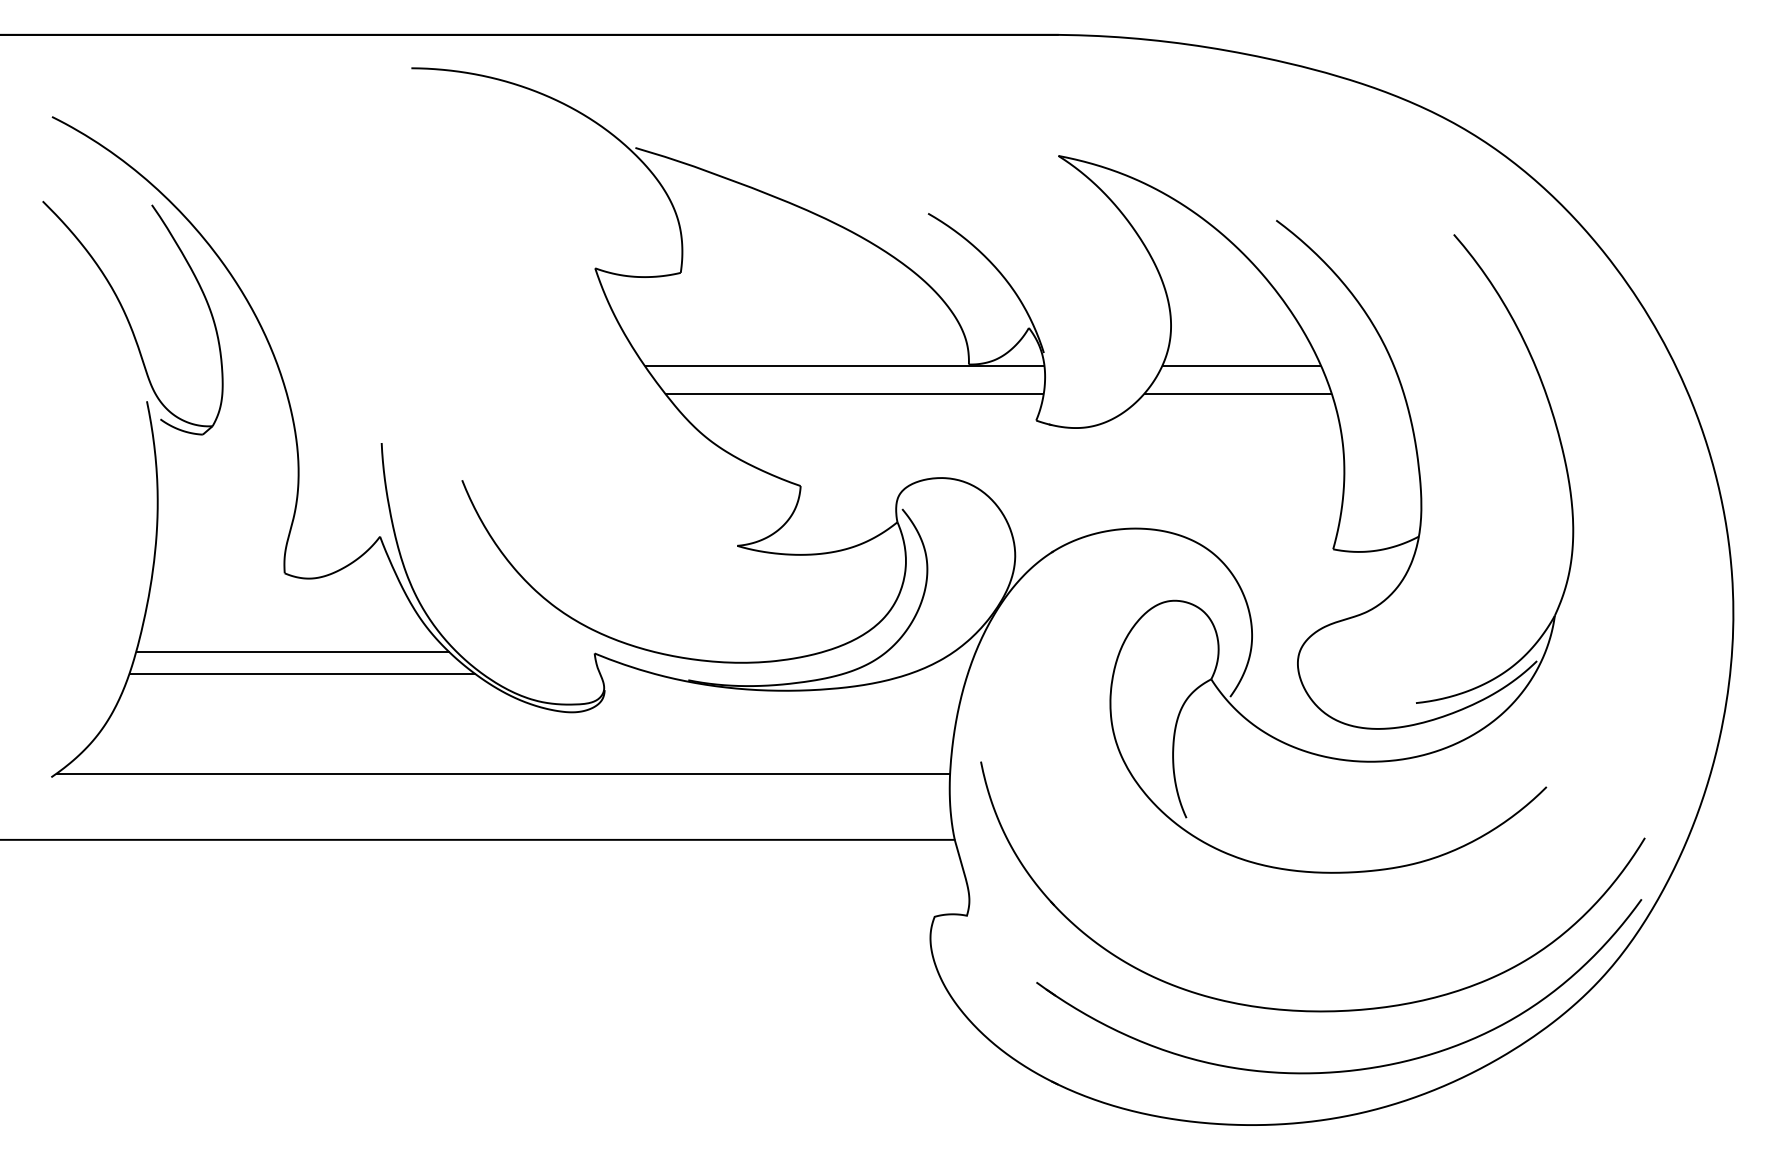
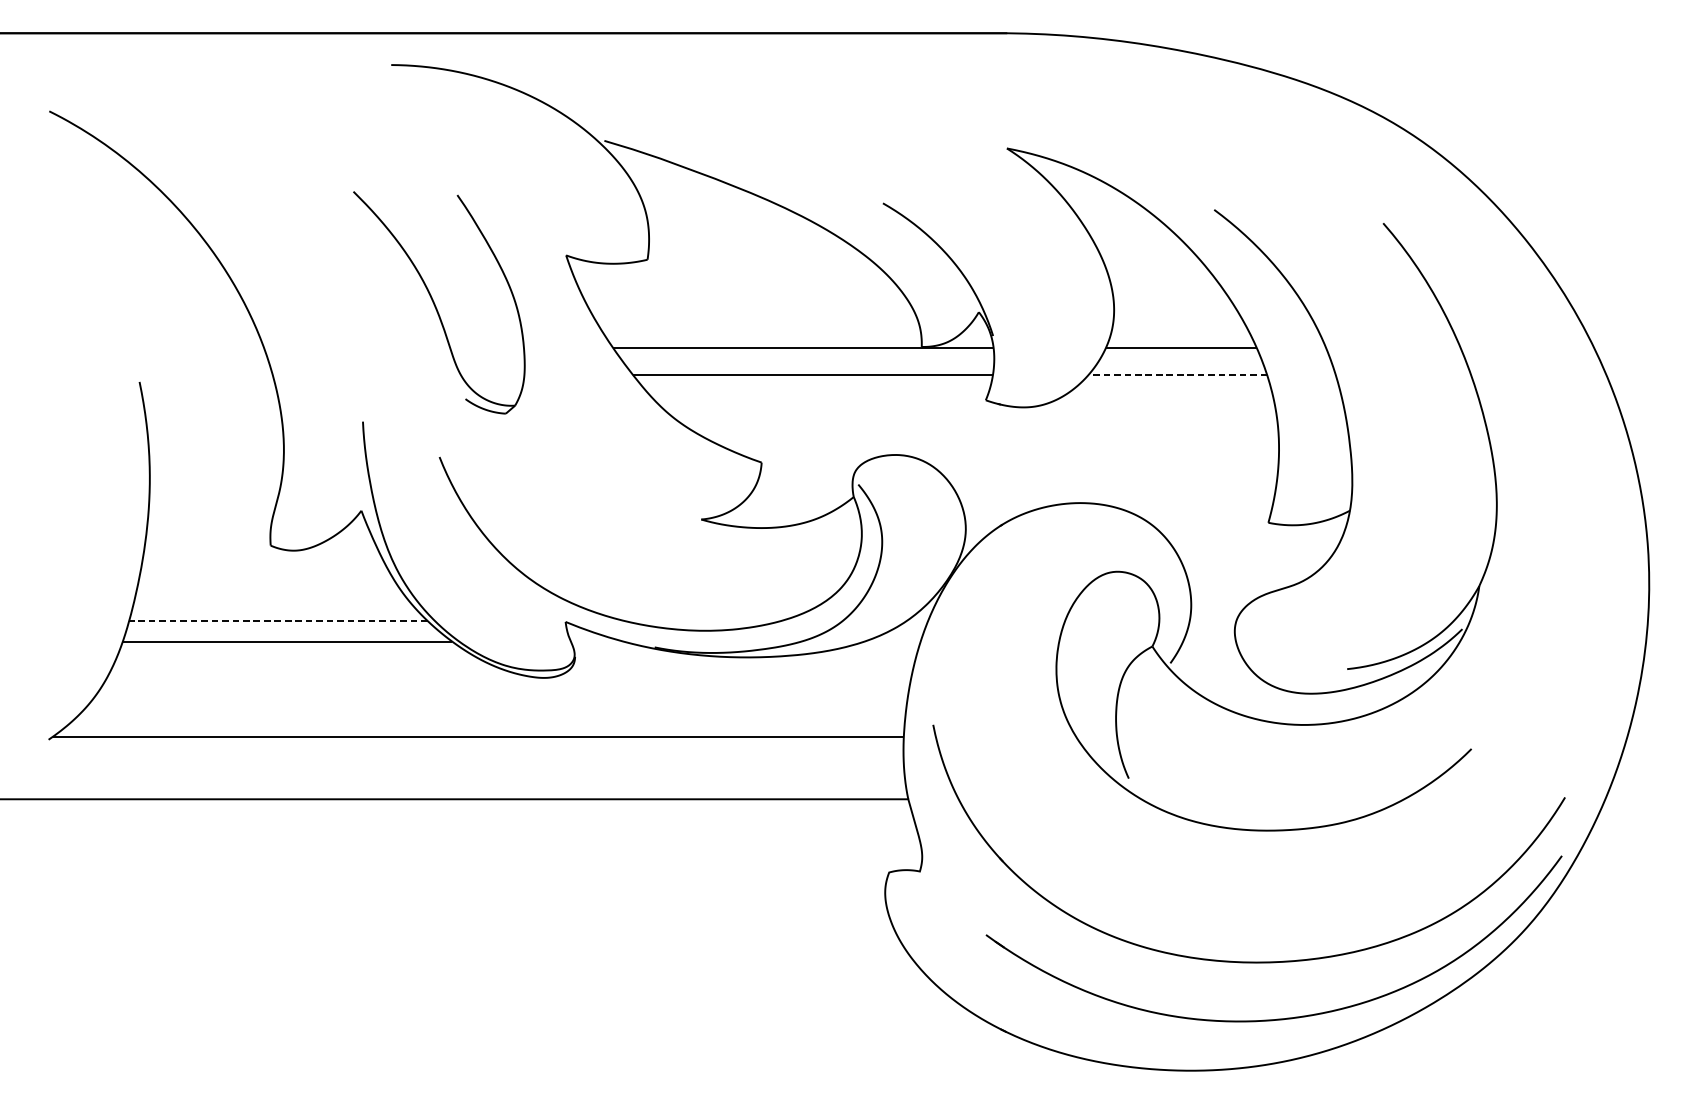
part: (132, 317) -> (438, 302), moved
line: (1237, 394) -> (1177, 375), solid -> dashed
line: (292, 652) -> (278, 620), solid -> dashed

